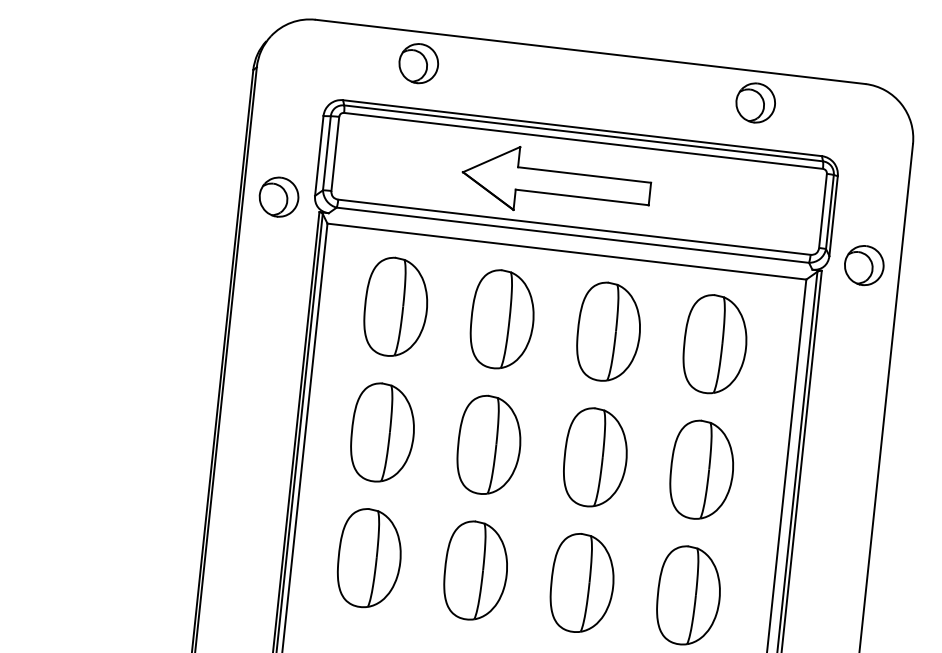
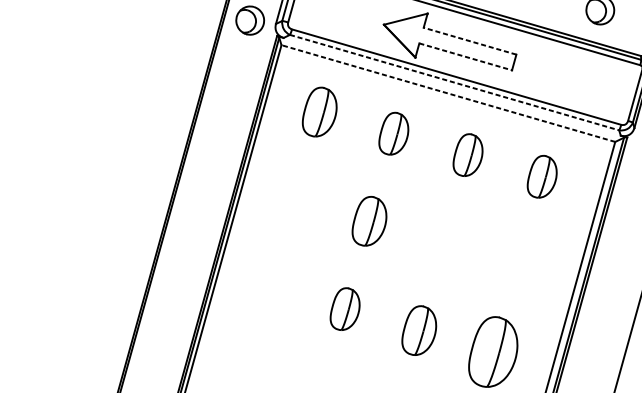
line: (584, 175) -> (469, 41), solid -> dashed
line: (582, 197) -> (465, 56), solid -> dashed
line: (572, 235) -> (454, 82), solid -> dashed
line: (566, 251) -> (448, 93), solid -> dashed
part: (395, 306) -> (319, 112), size x0.7
part: (501, 319) -> (393, 134), size x0.6
part: (608, 331) -> (468, 155), size x0.6
part: (714, 344) -> (542, 177), size x0.6
part: (382, 432) -> (295, 200), removed
part: (488, 444) -> (369, 221), size x0.7
part: (595, 457) -> (444, 243), removed
part: (701, 469) -> (518, 264), removed
part: (369, 558) -> (271, 288), removed
part: (475, 570) -> (345, 309), size x0.6
part: (581, 582) -> (419, 330), size x0.7

